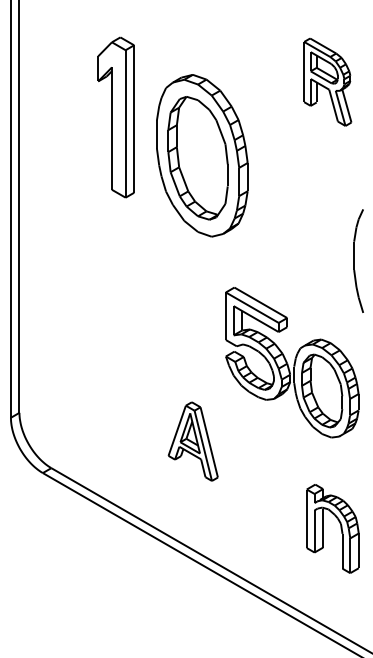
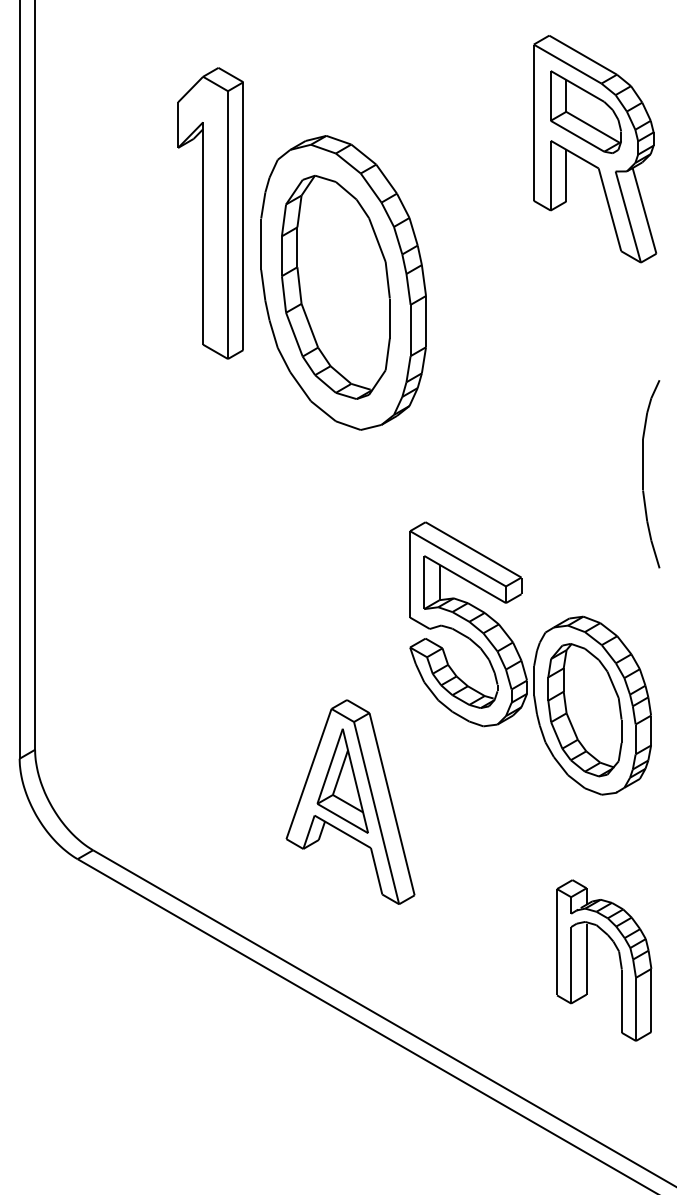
part: (327, 82) -> (594, 149), size x1.43
part: (202, 155) -> (343, 282), moved
part: (193, 441) -> (351, 801), size x1.43

